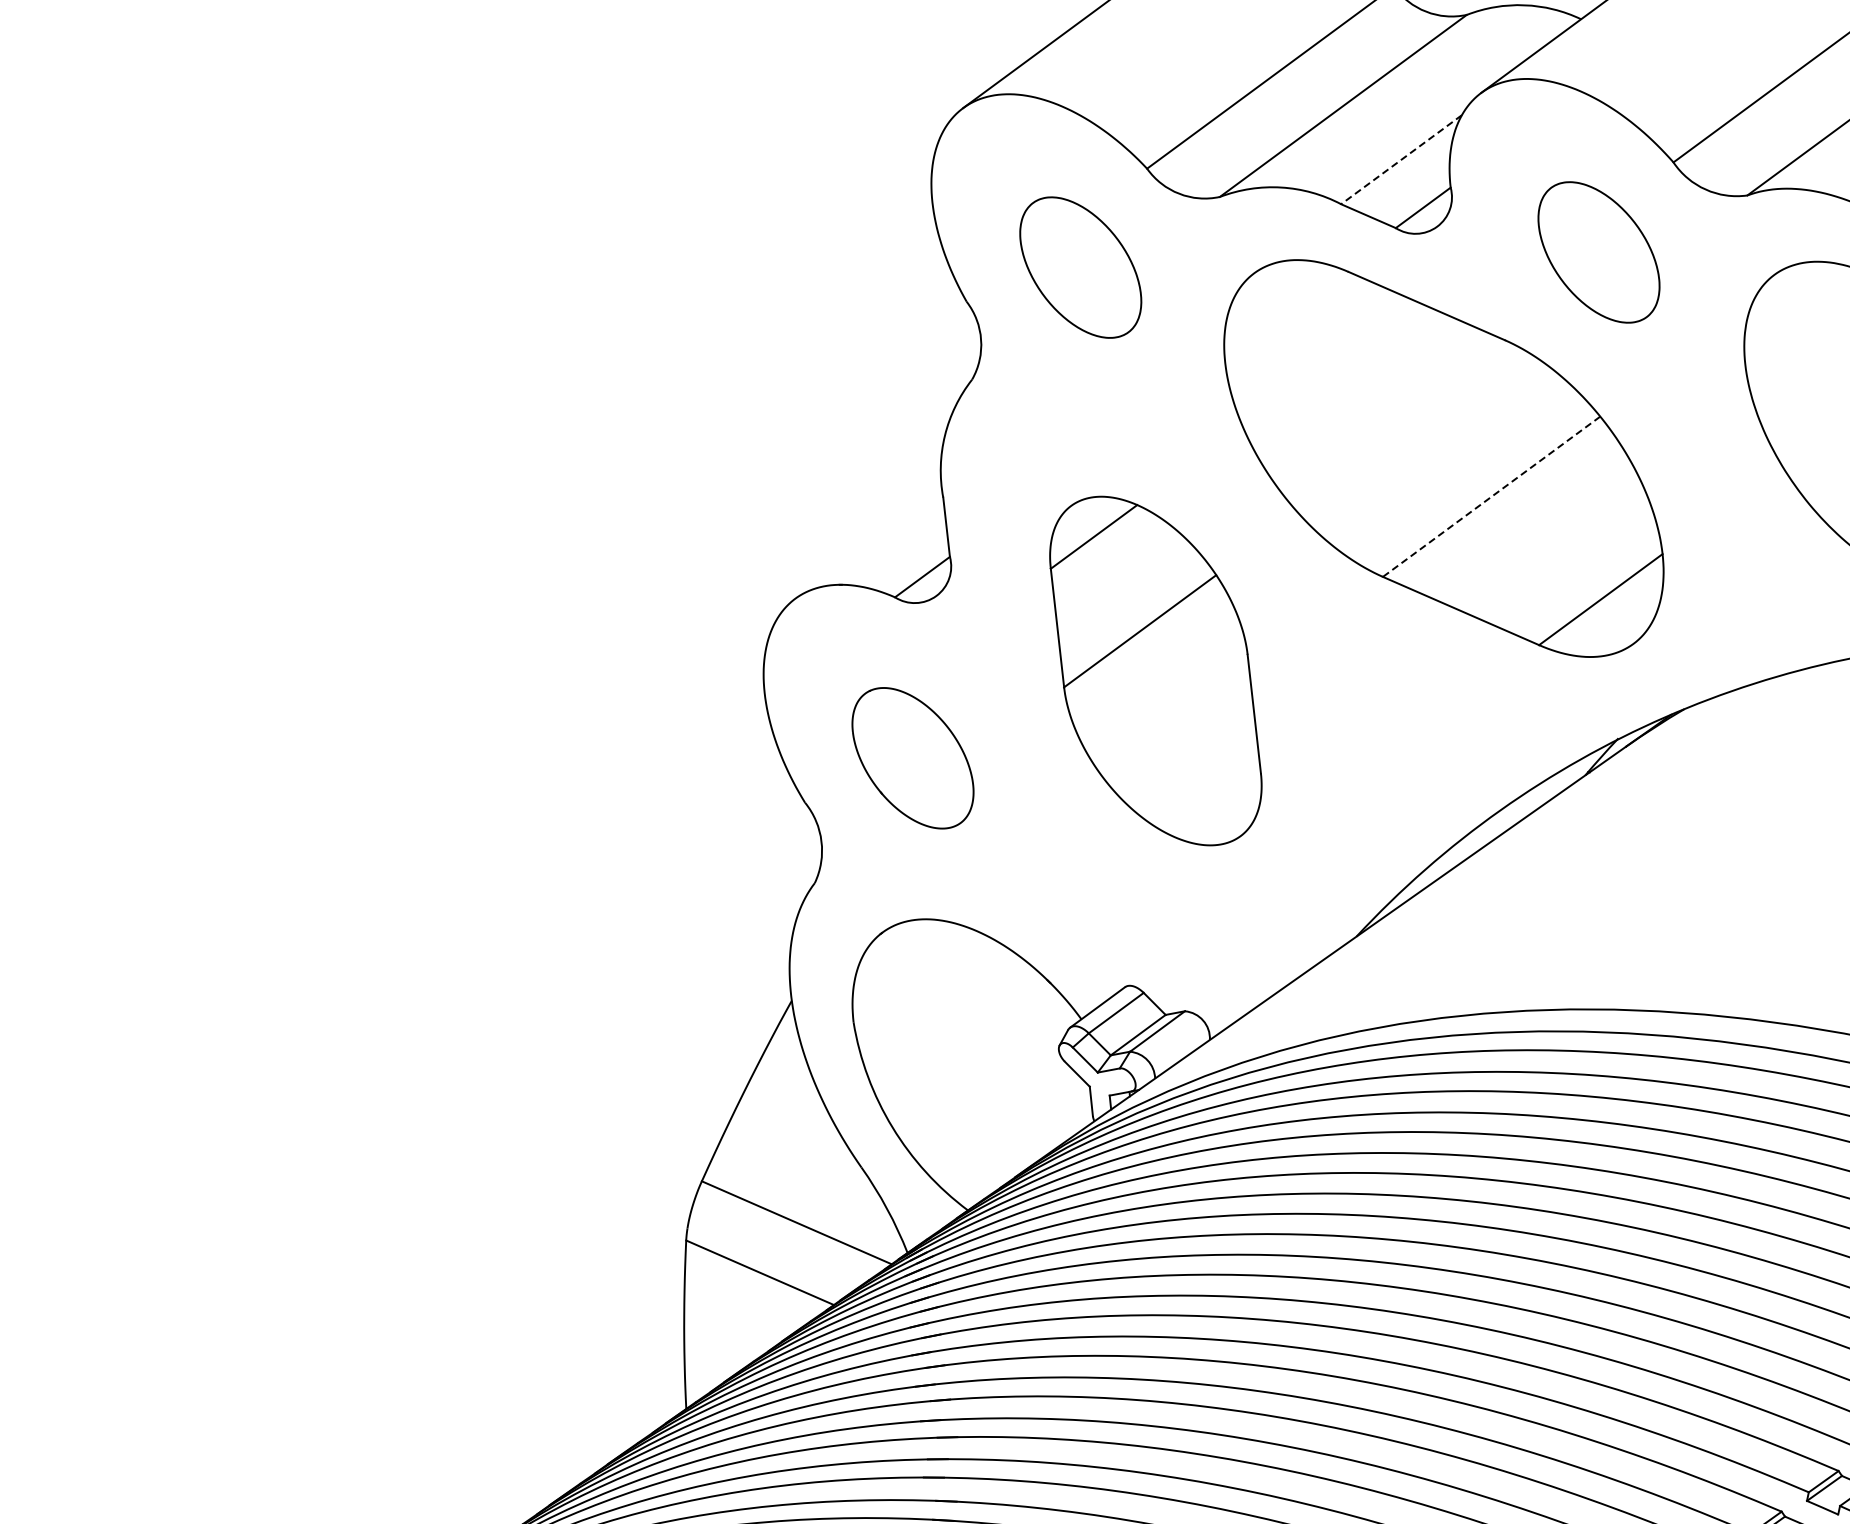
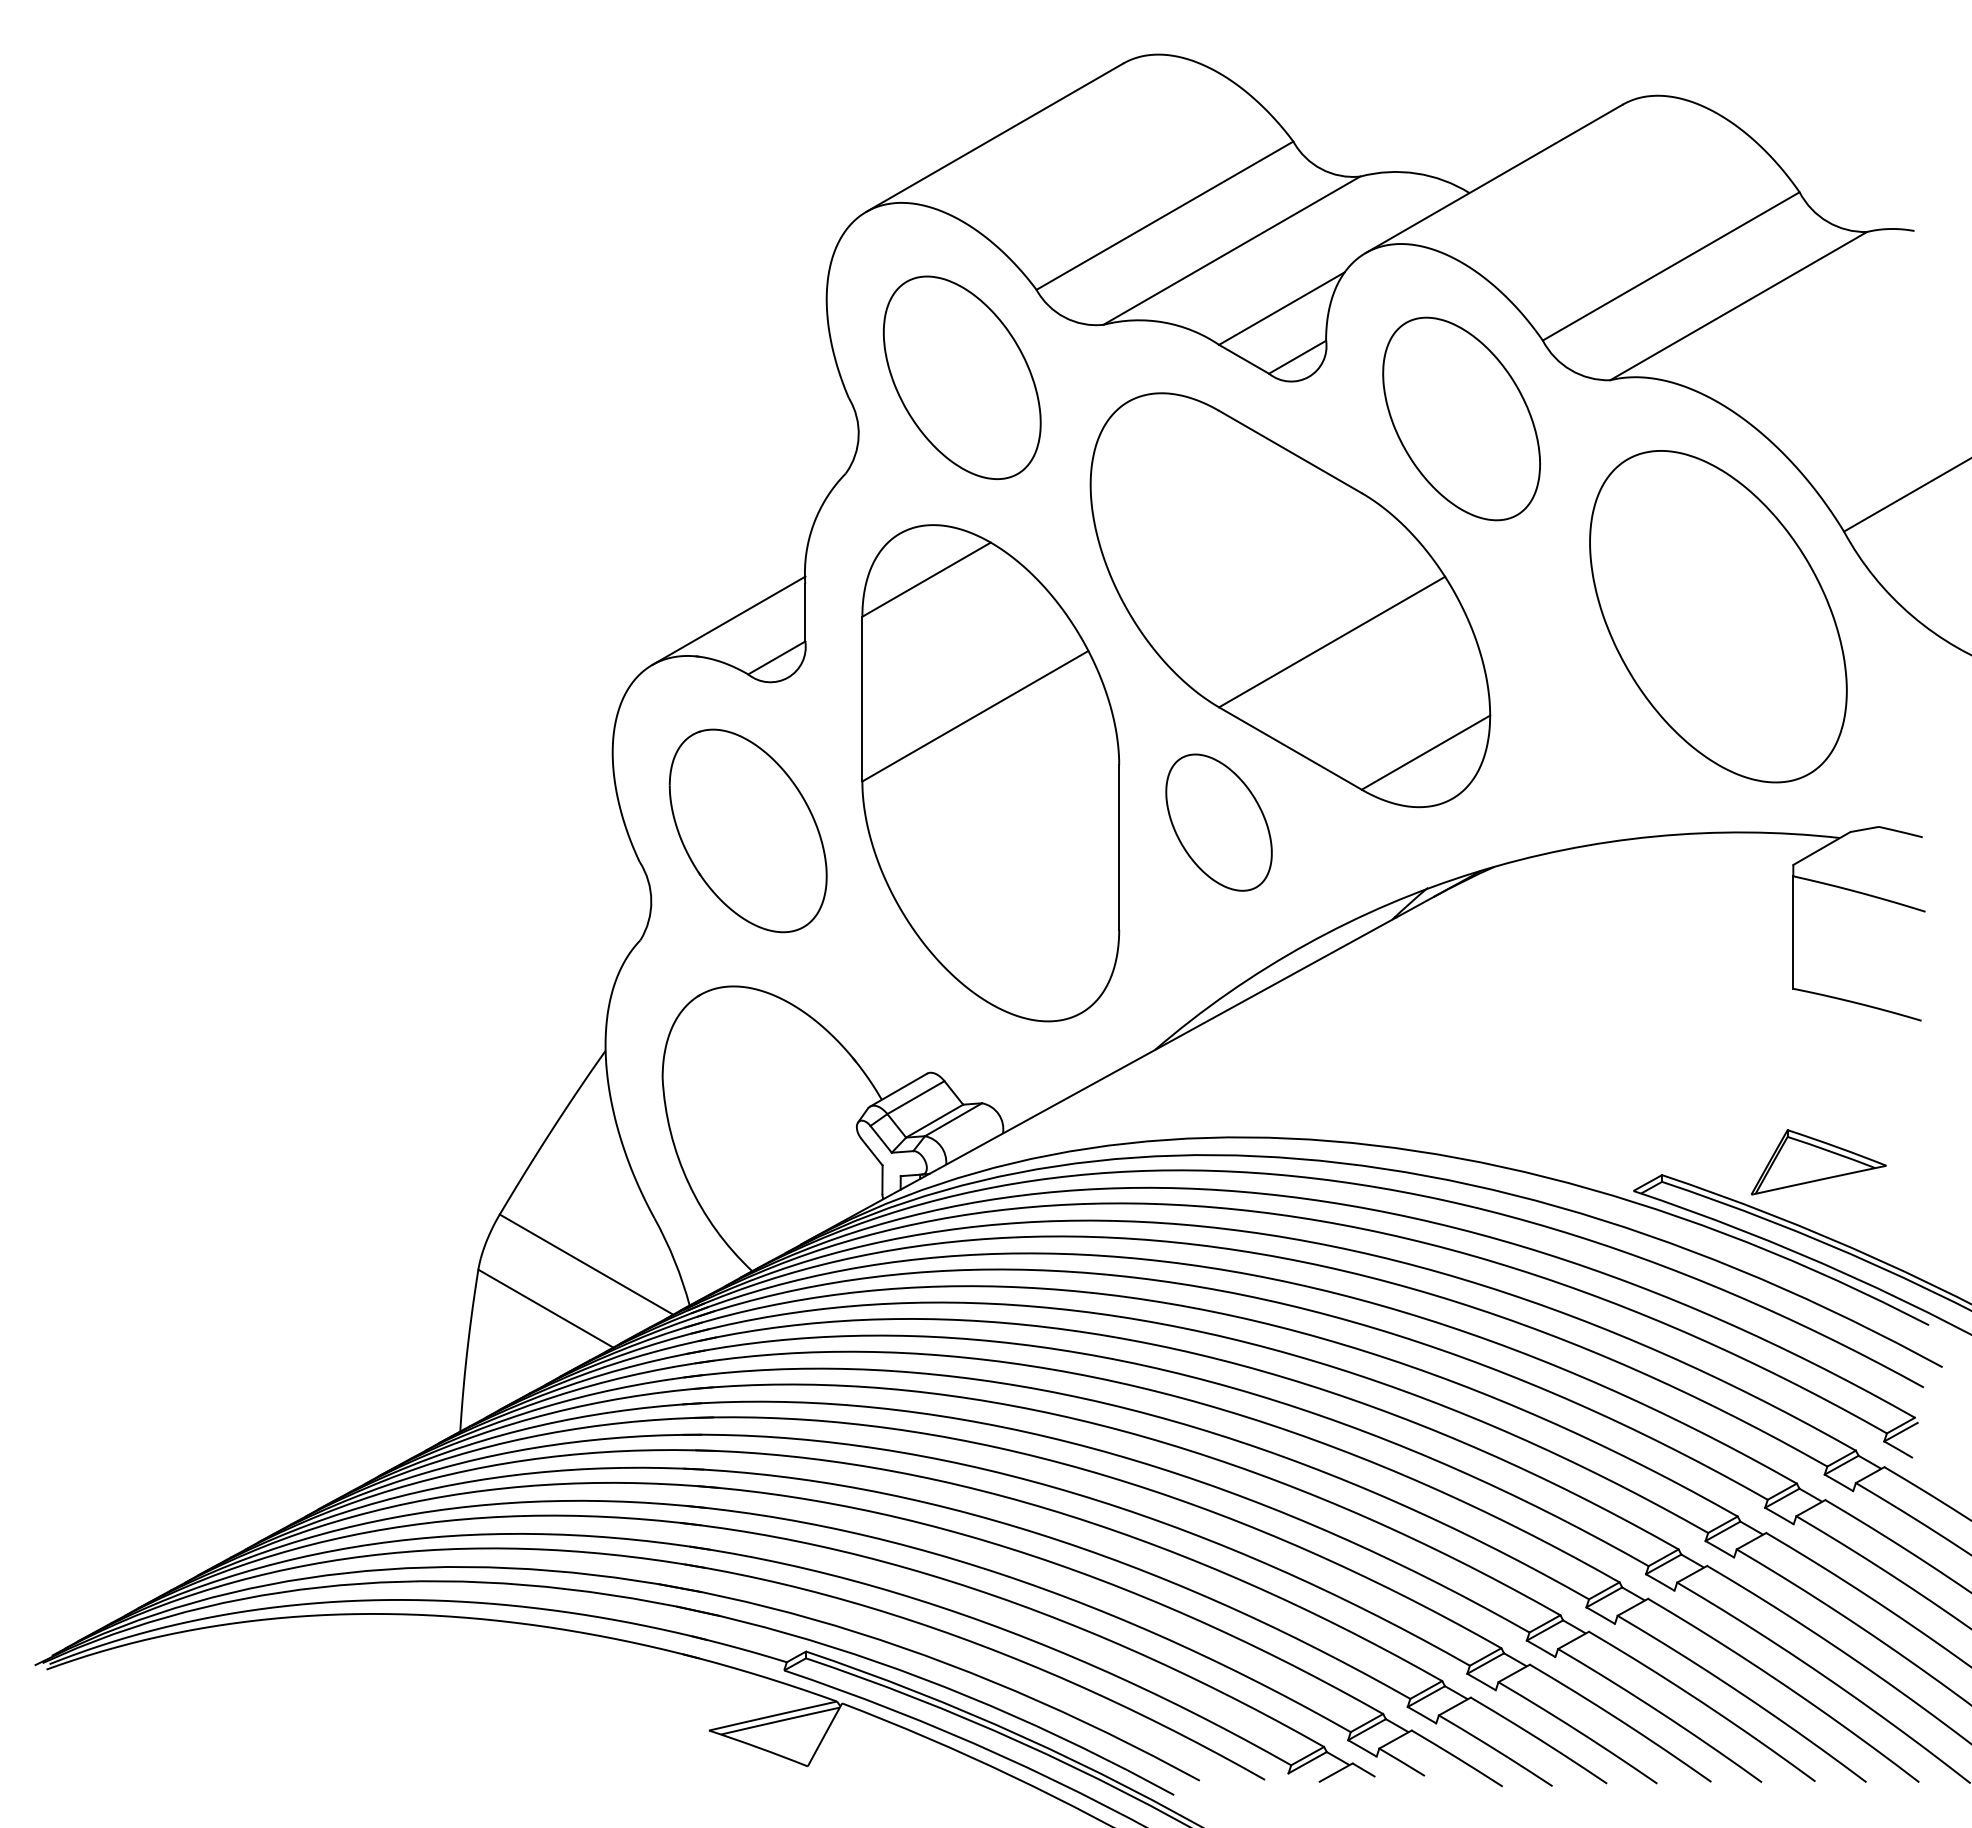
line: (1401, 159) -> (1281, 308), dashed -> solid
part: (1598, 251) -> (1461, 418), size x1.43
part: (1080, 267) -> (961, 377), size x1.43
line: (1492, 497) -> (1332, 642), dashed -> solid
line: (868, 544) -> (728, 620), added
part: (1155, 671) -> (990, 773), size x1.43
part: (1395, 695) -> (1218, 822), added
part: (912, 757) -> (747, 830), size x1.43

